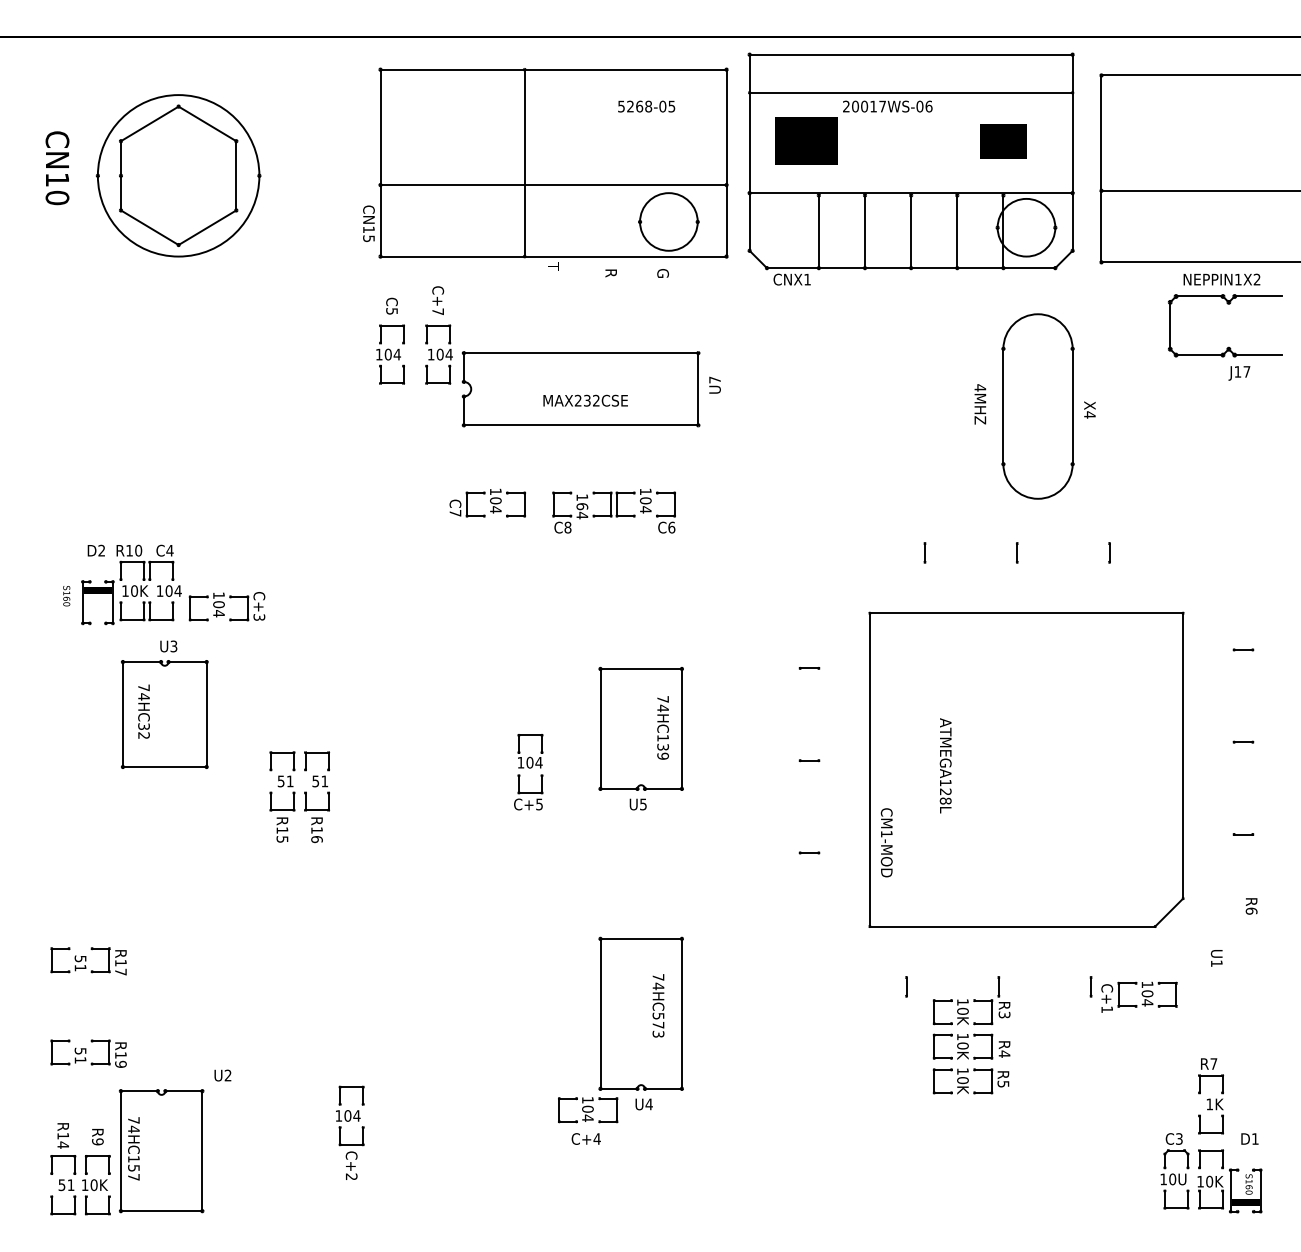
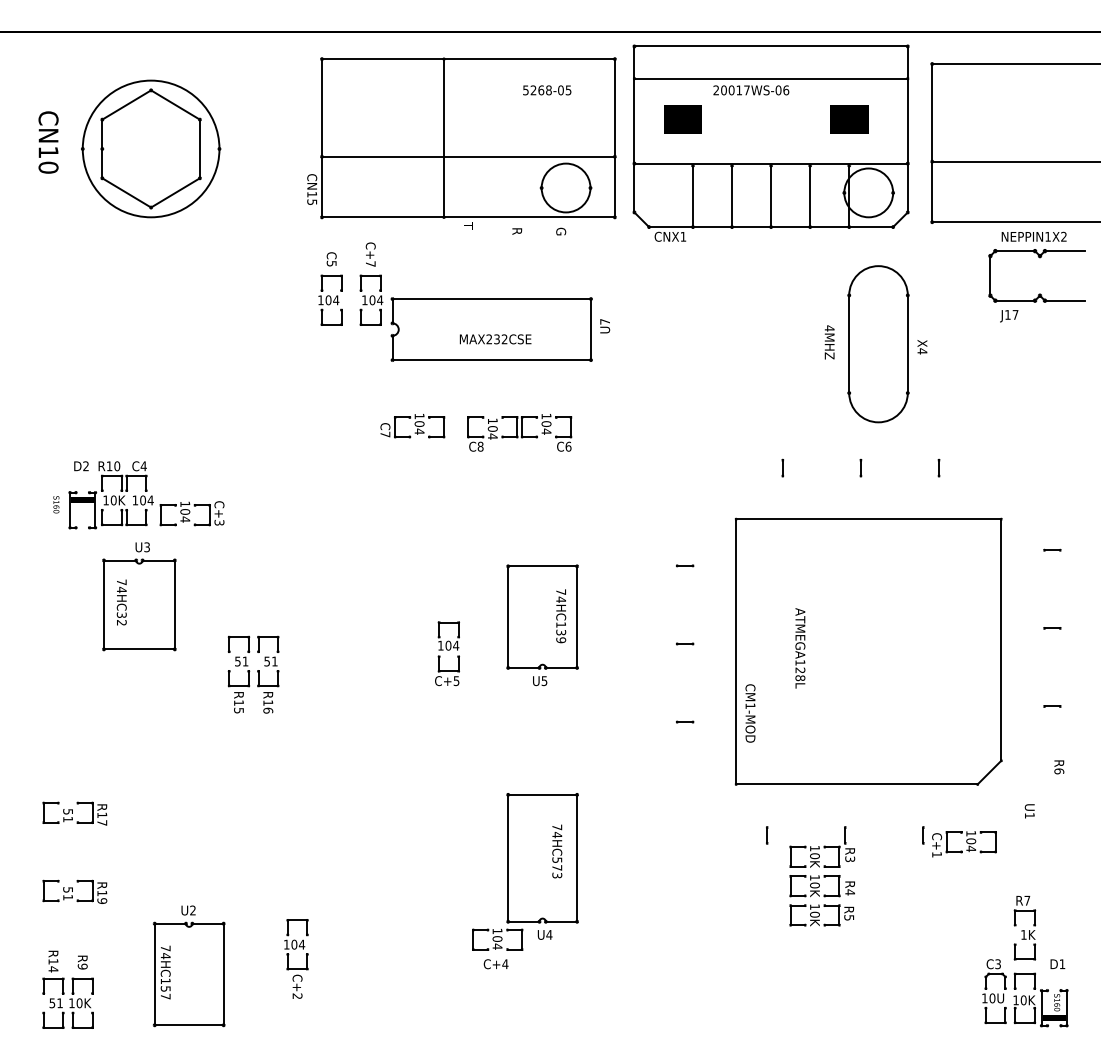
part: (806, 141) -> (682, 119), size x0.71
text: (1239, 373) -> (1009, 316), moved
text: (582, 506) -> (492, 428), 164 -> 104
part: (161, 1151) -> (189, 974), moved

